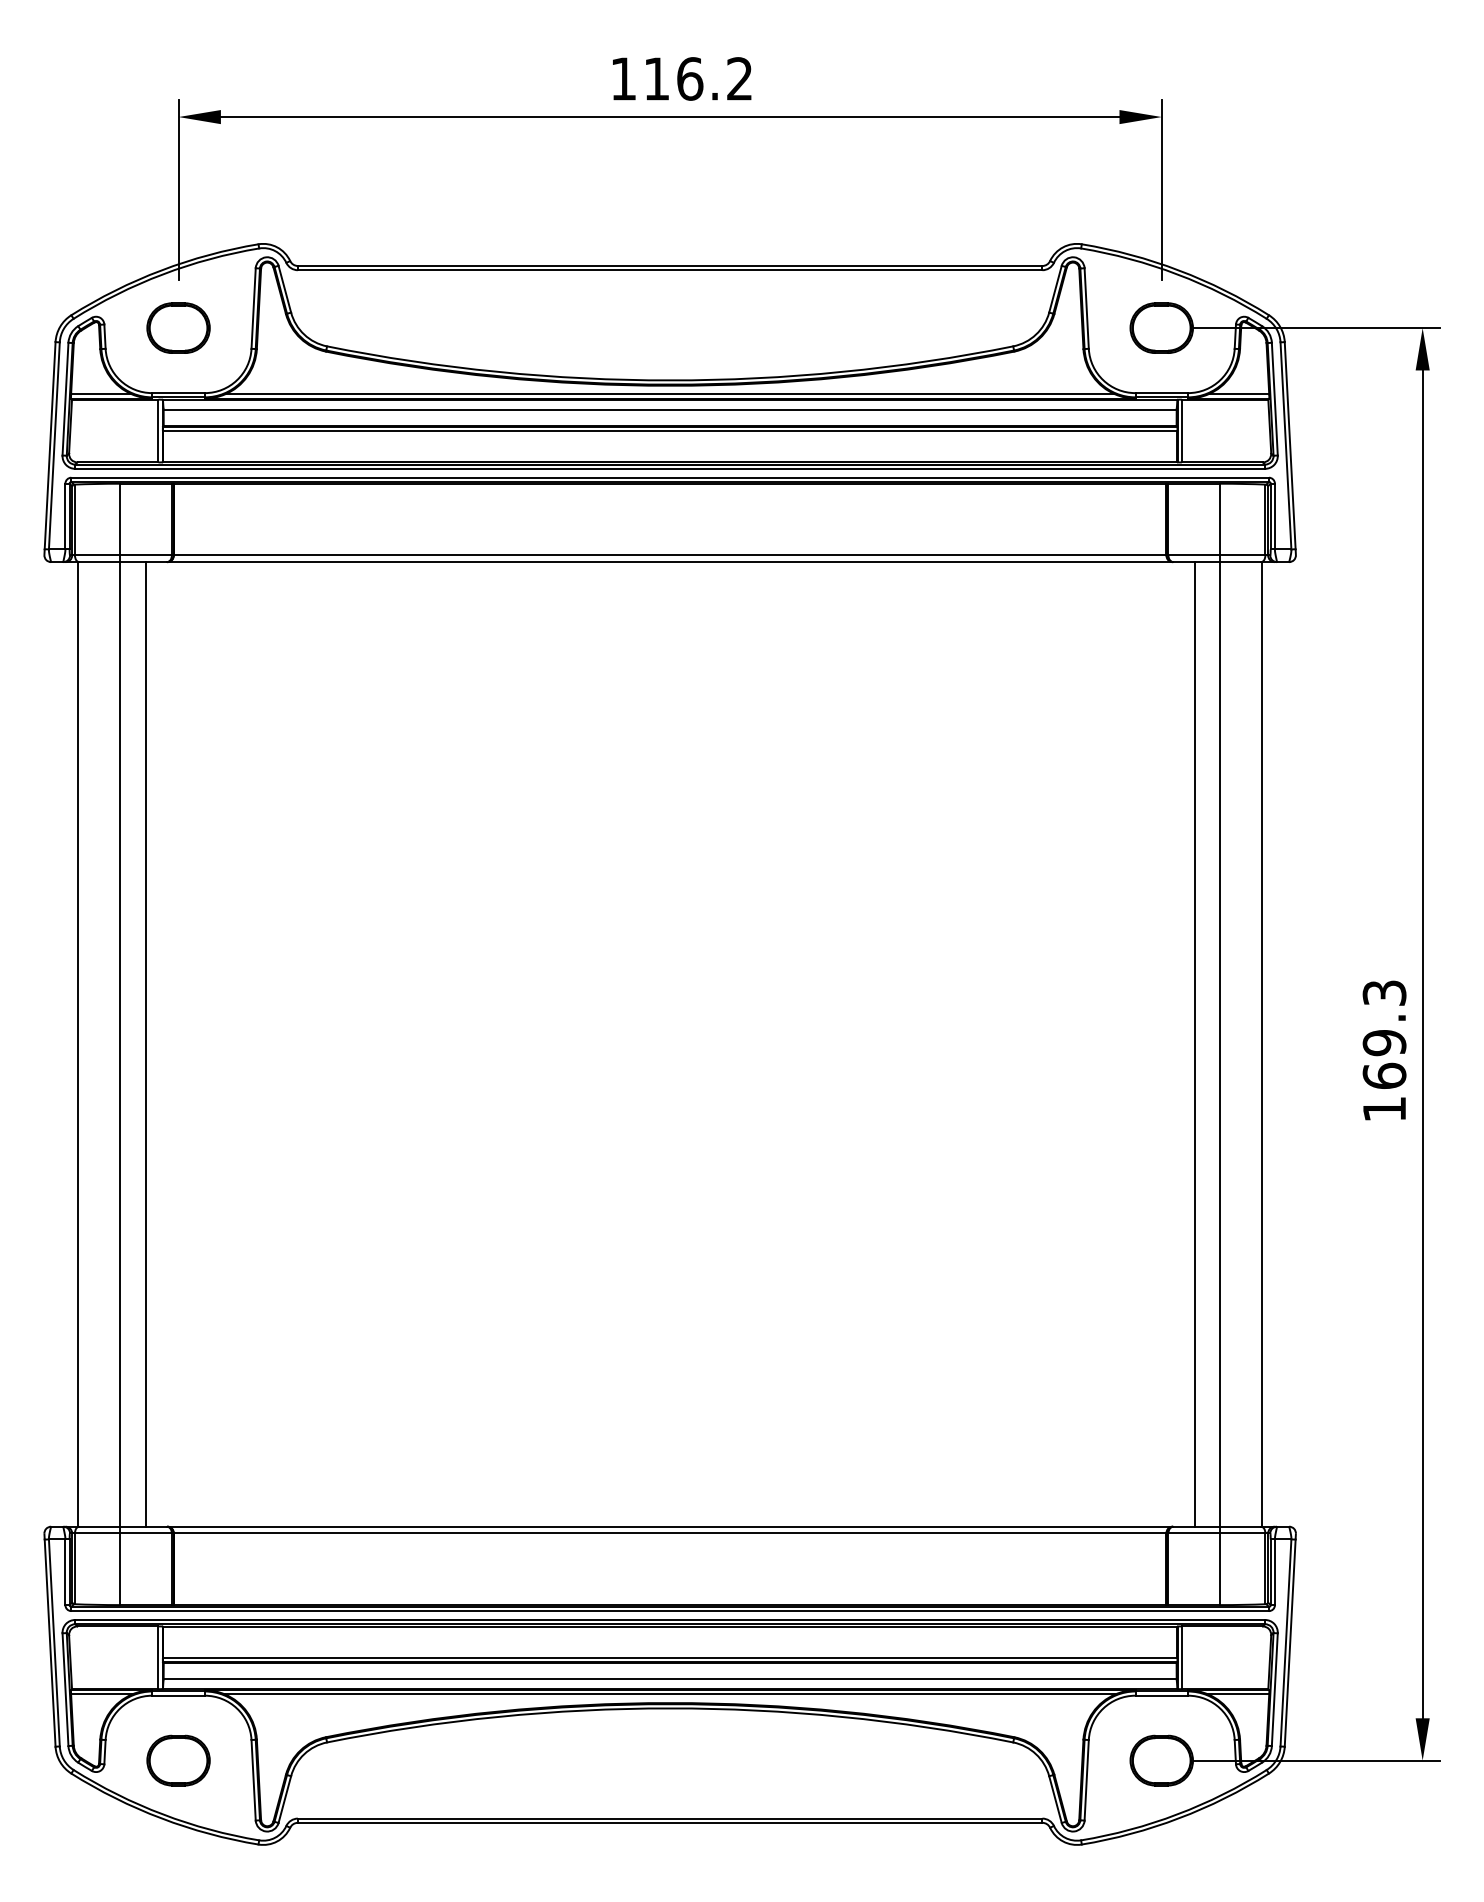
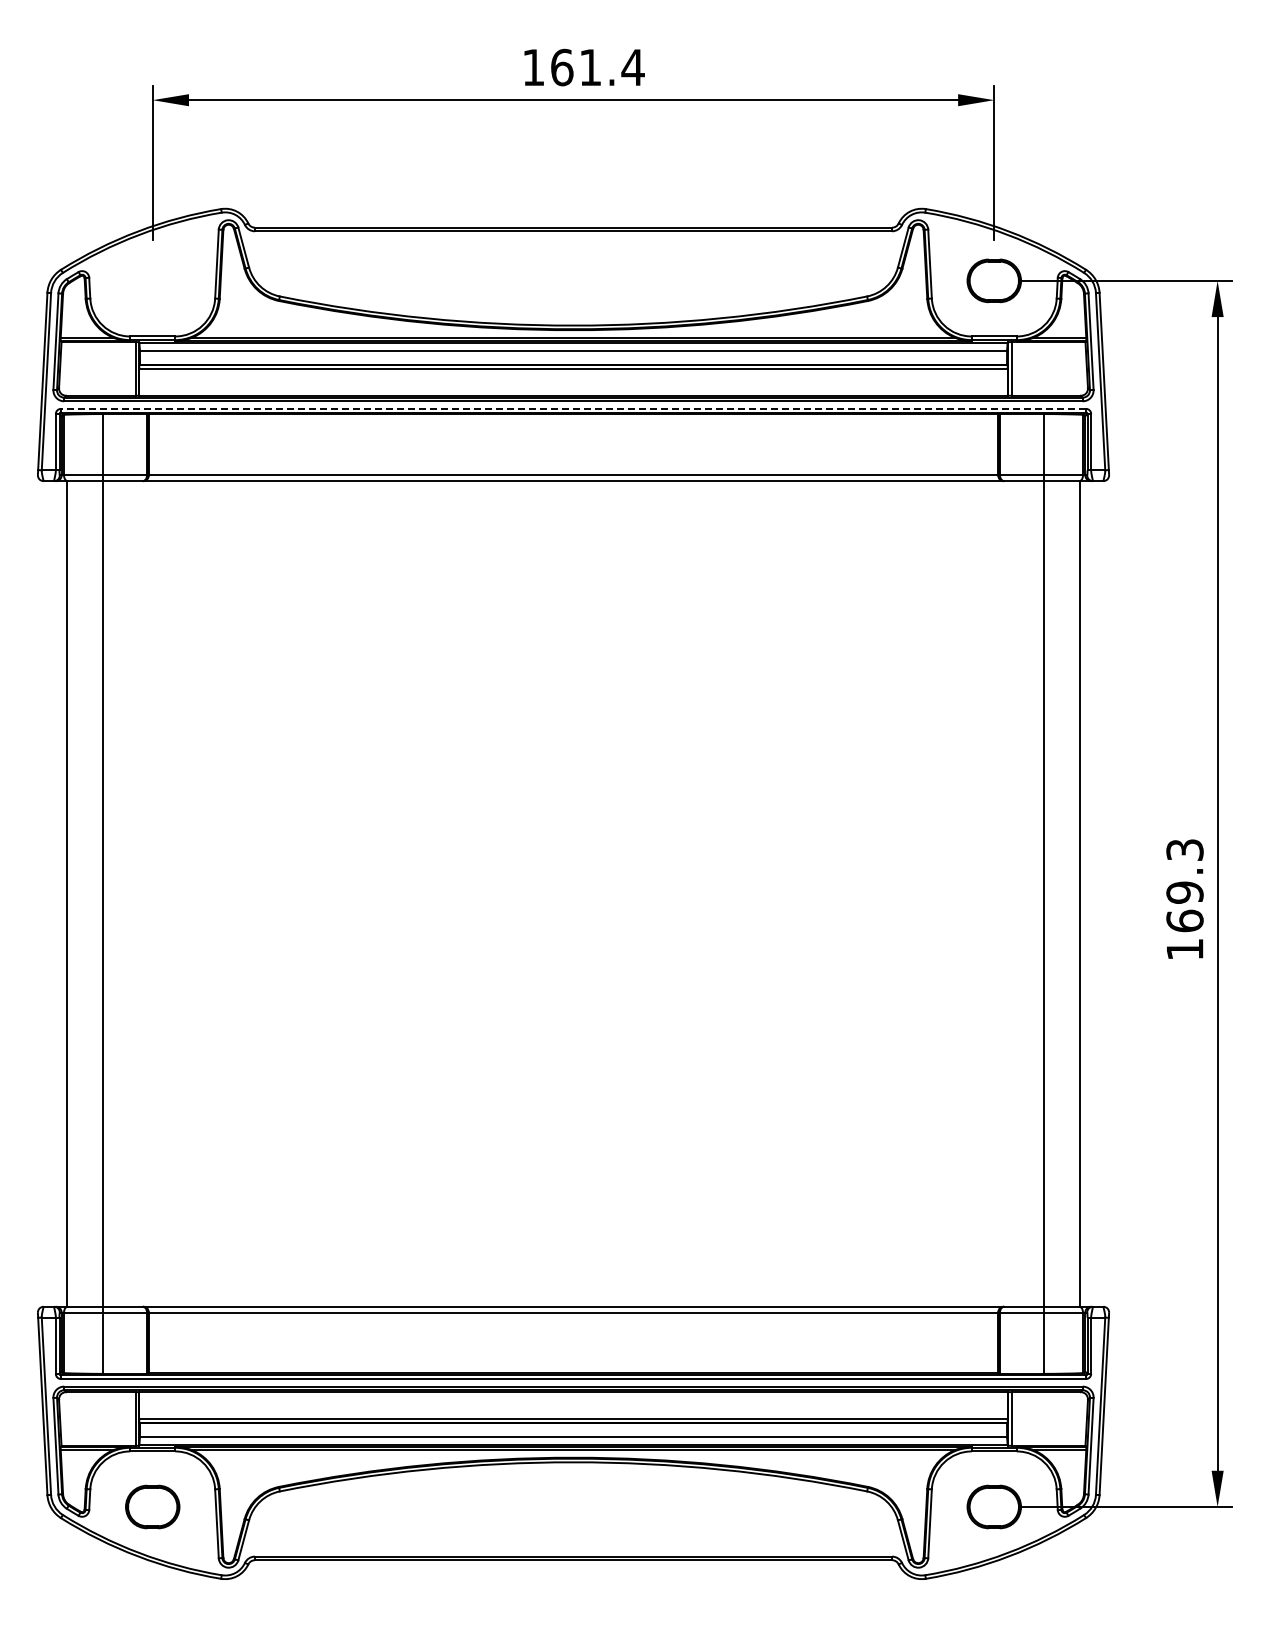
text: (698, 78) -> (597, 67), 116.2 -> 161.4
part: (178, 327) -> (152, 280), removed
line: (670, 477) -> (573, 408), solid -> dashed
line: (145, 1043) -> (124, 893), removed
line: (1194, 1043) -> (1022, 893), removed

